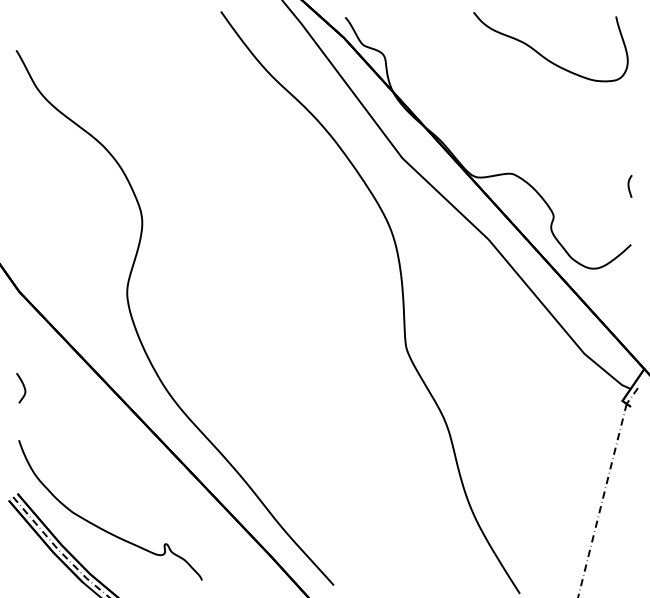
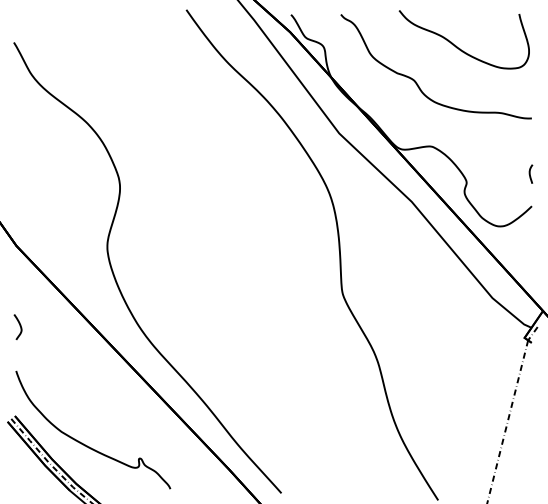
curve: (494, 96) -> (416, 81), added
curve: (629, 185) -> (530, 173), moved

